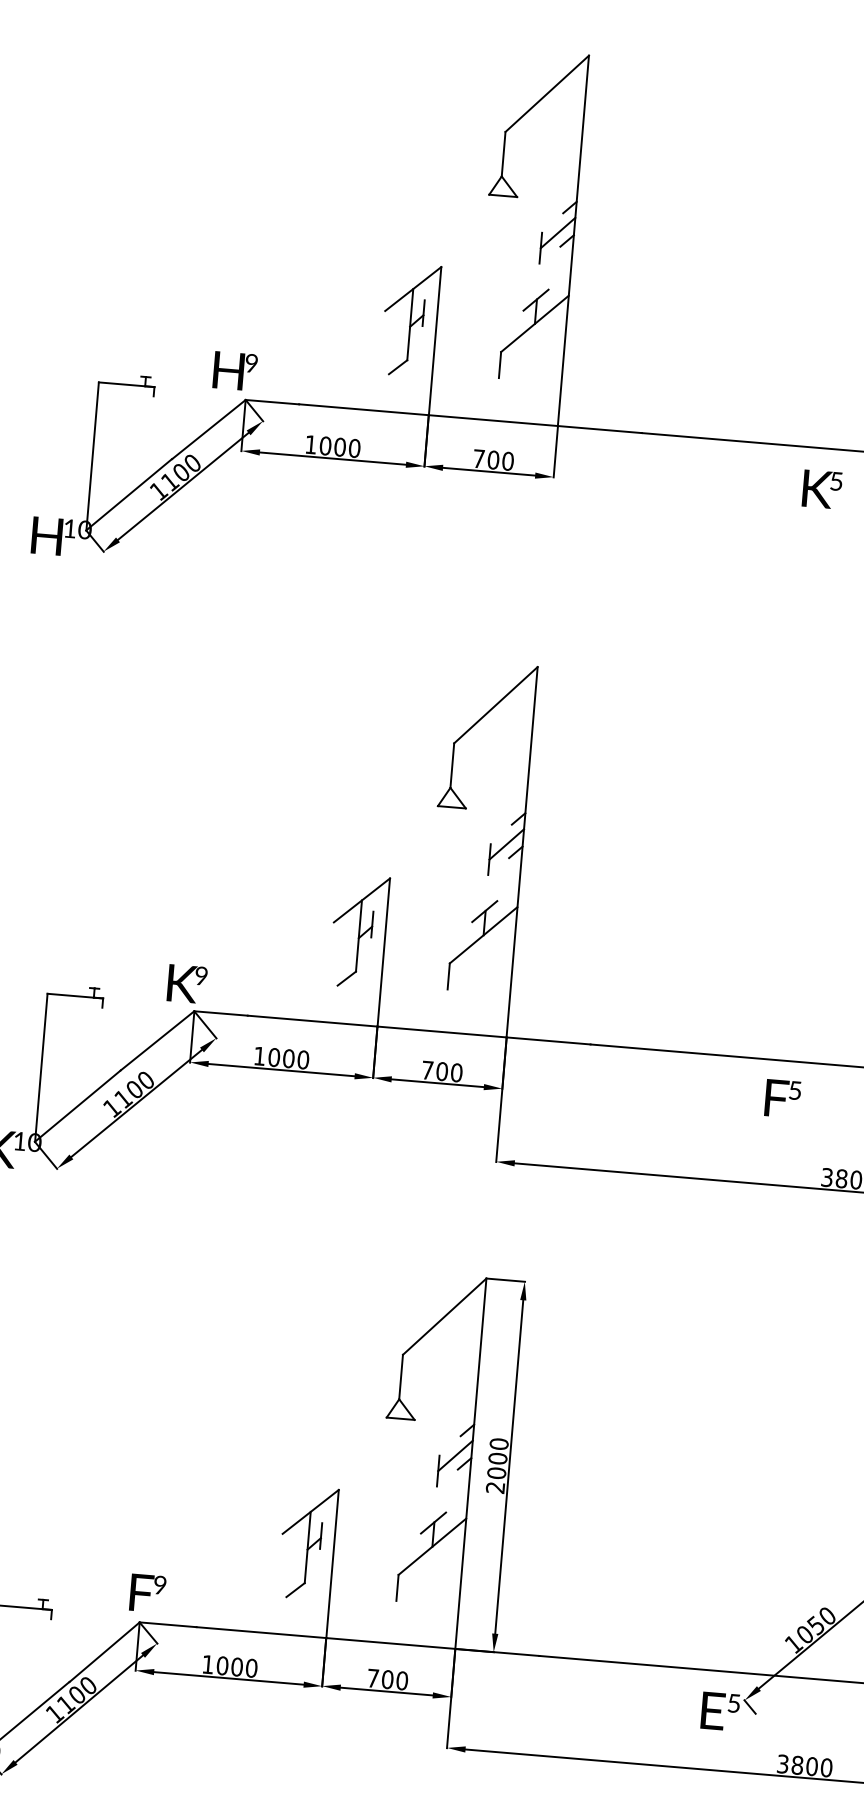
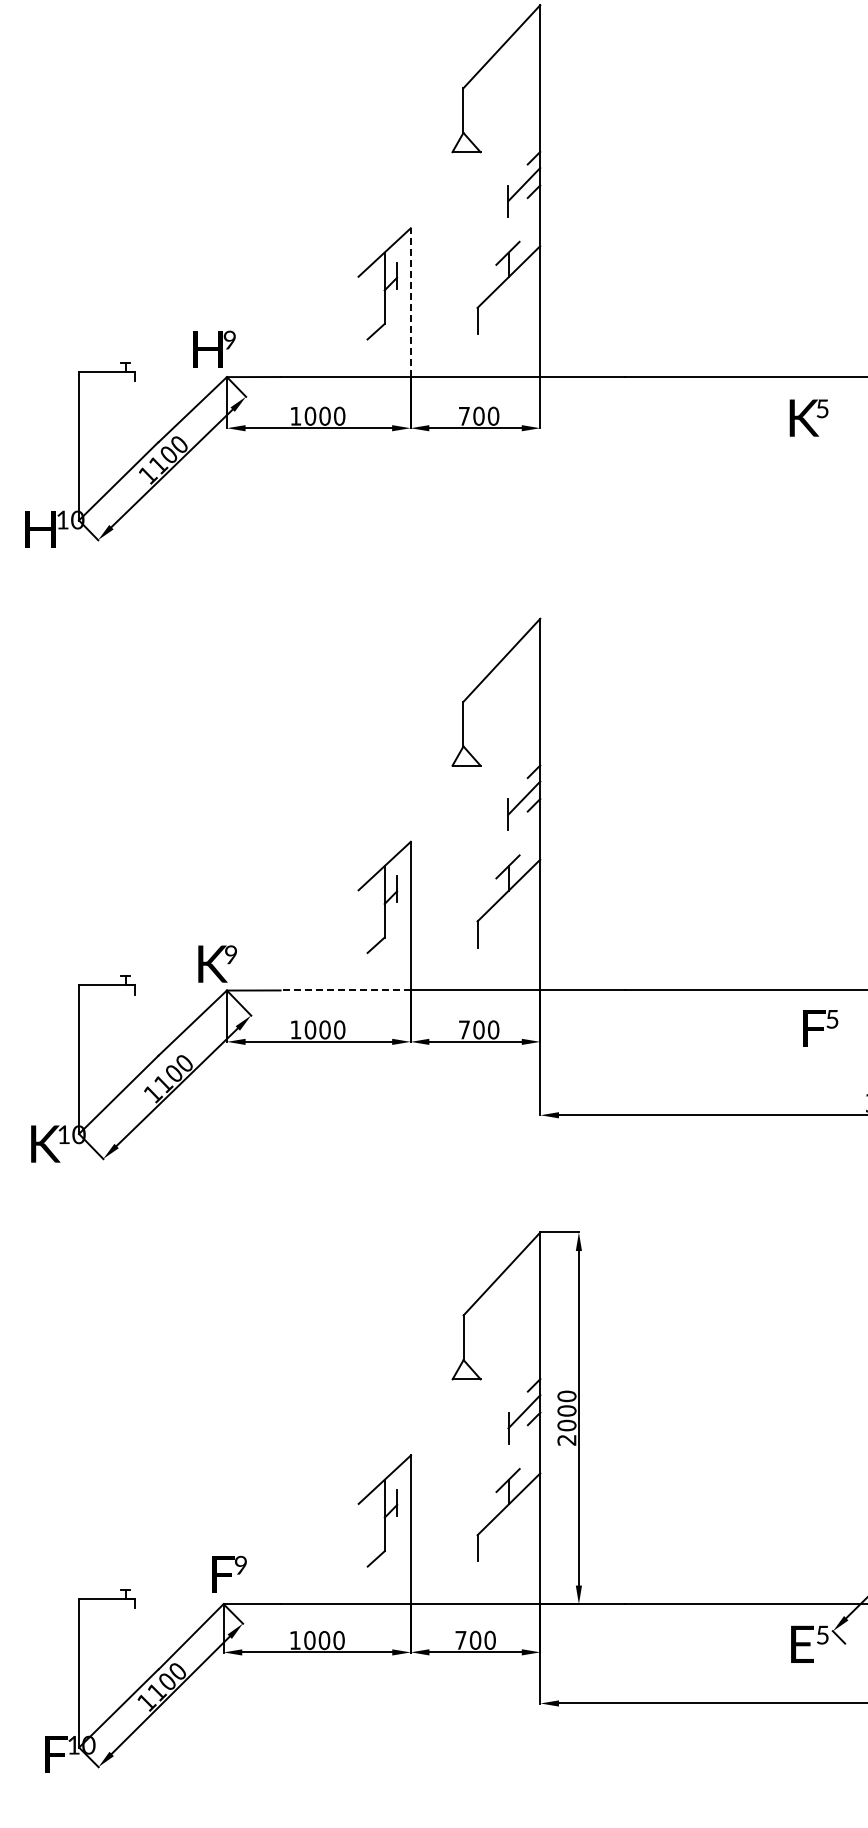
line: (434, 341) -> (410, 302), solid -> dashed
line: (312, 1021) -> (345, 990), solid -> dashed

